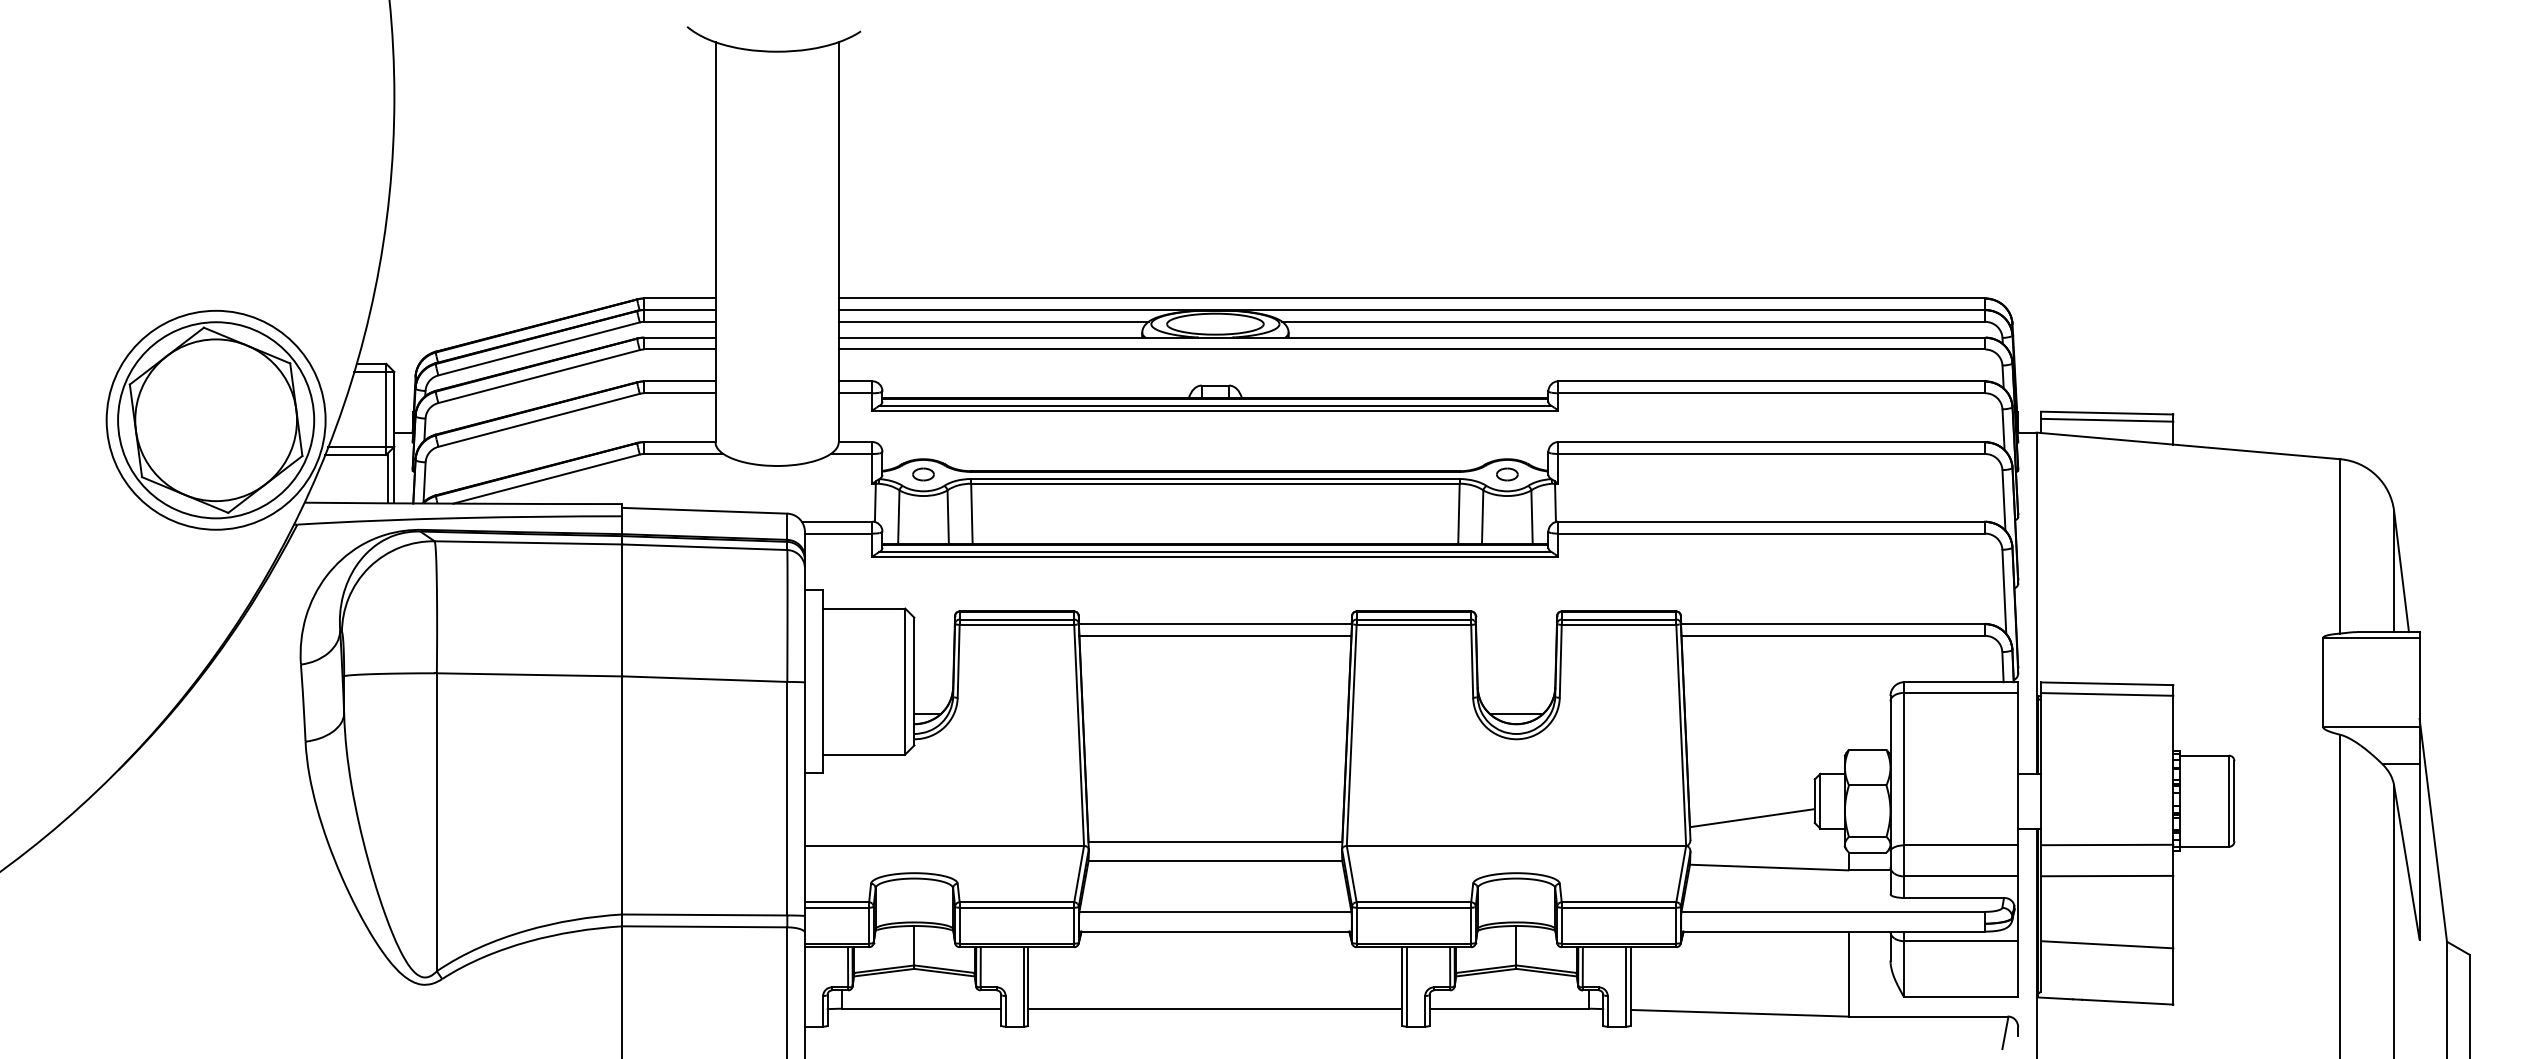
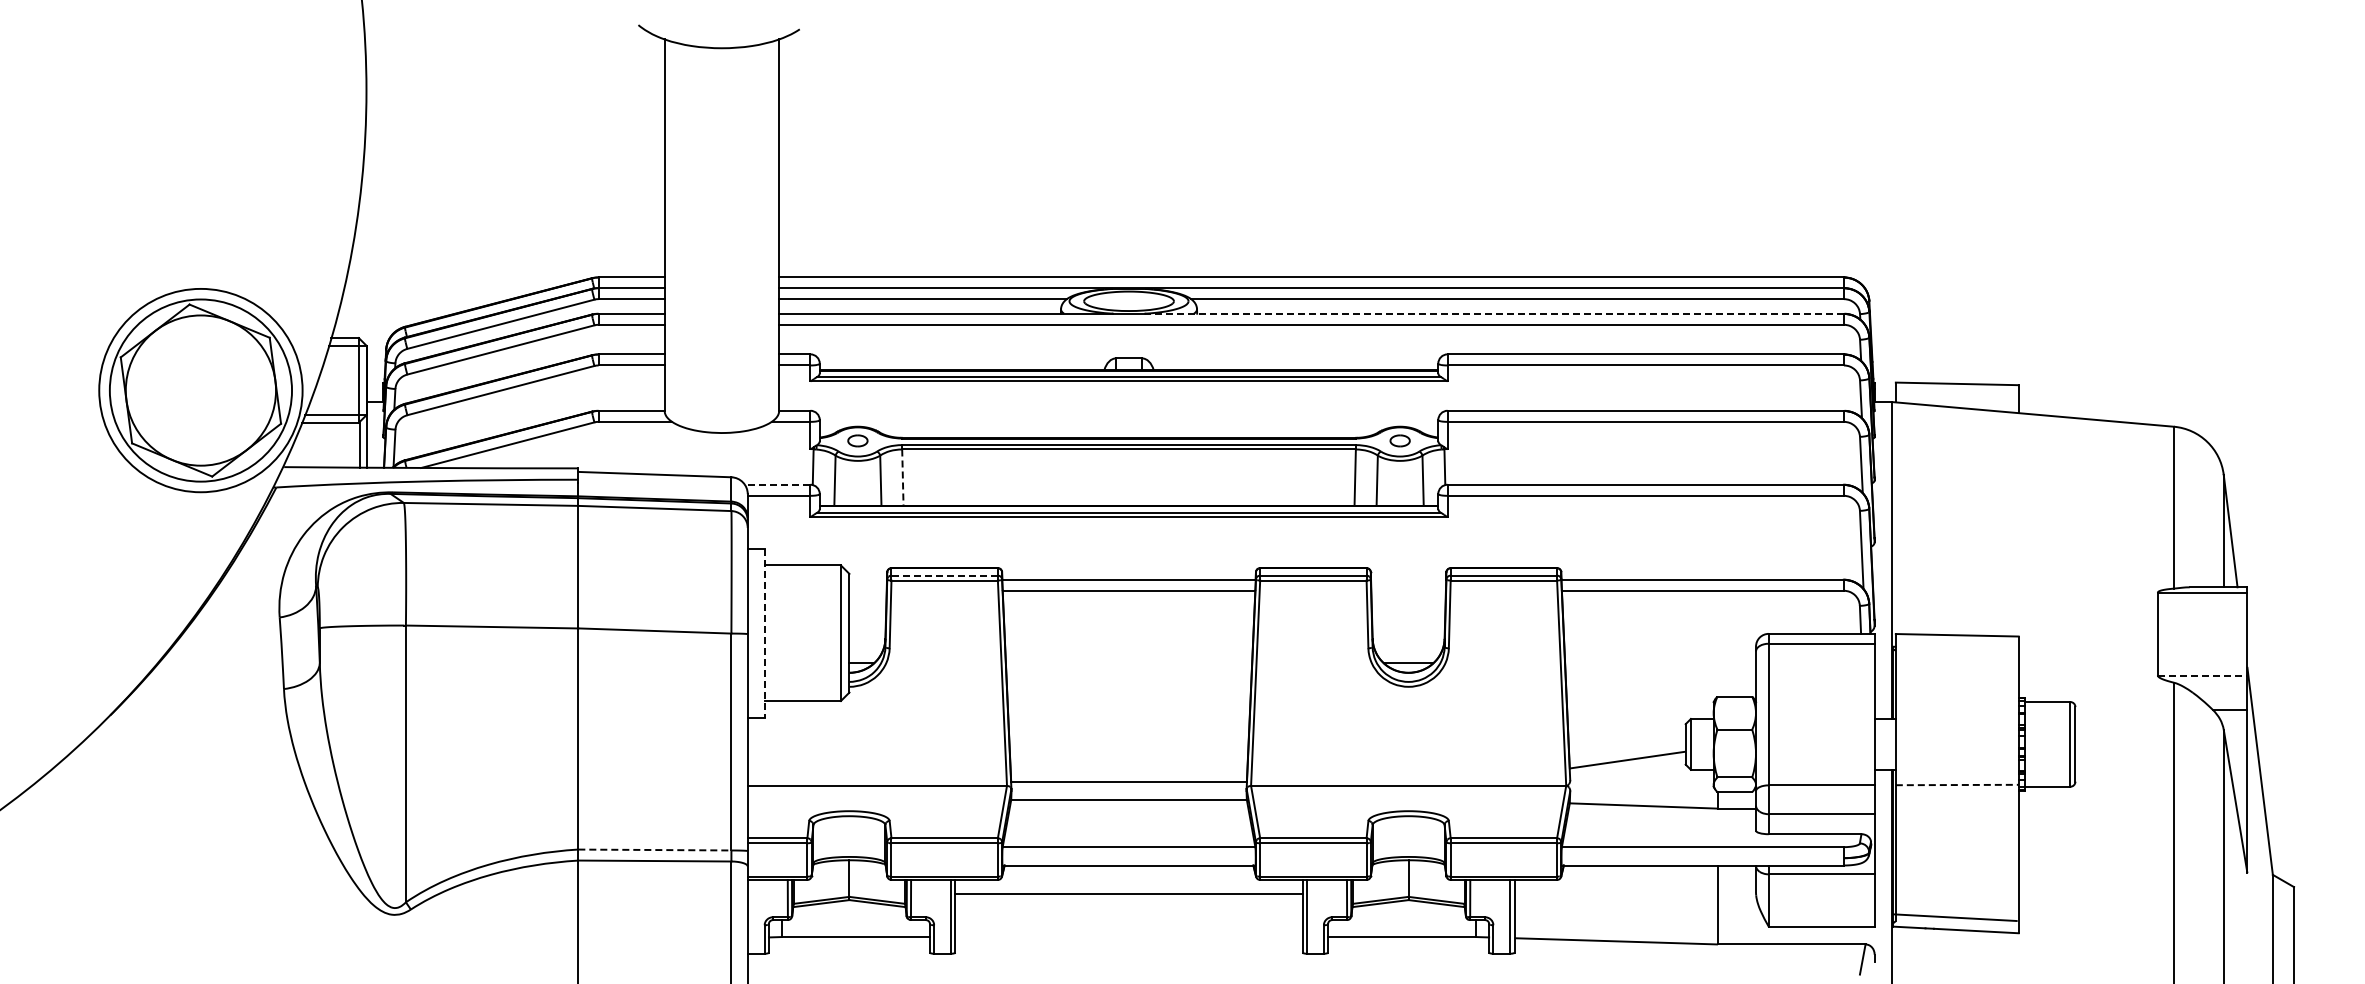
line: (1608, 337) -> (1494, 313), solid -> dashed
line: (2106, 420) -> (1956, 390), removed
line: (971, 514) -> (902, 478), solid -> dashed
line: (836, 521) -> (777, 484), solid -> dashed
line: (1016, 619) -> (944, 575), solid -> dashed
line: (822, 681) -> (764, 633), solid -> dashed
line: (2106, 693) -> (1956, 644), removed
line: (2371, 727) -> (2202, 675), solid -> dashed
line: (2107, 845) -> (1957, 785), solid -> dashed
line: (2106, 875) -> (1956, 813), removed
line: (704, 915) -> (654, 850), solid -> dashed
line: (2106, 944) -> (1954, 917), moved
line: (1214, 1009) -> (1128, 894), moved

